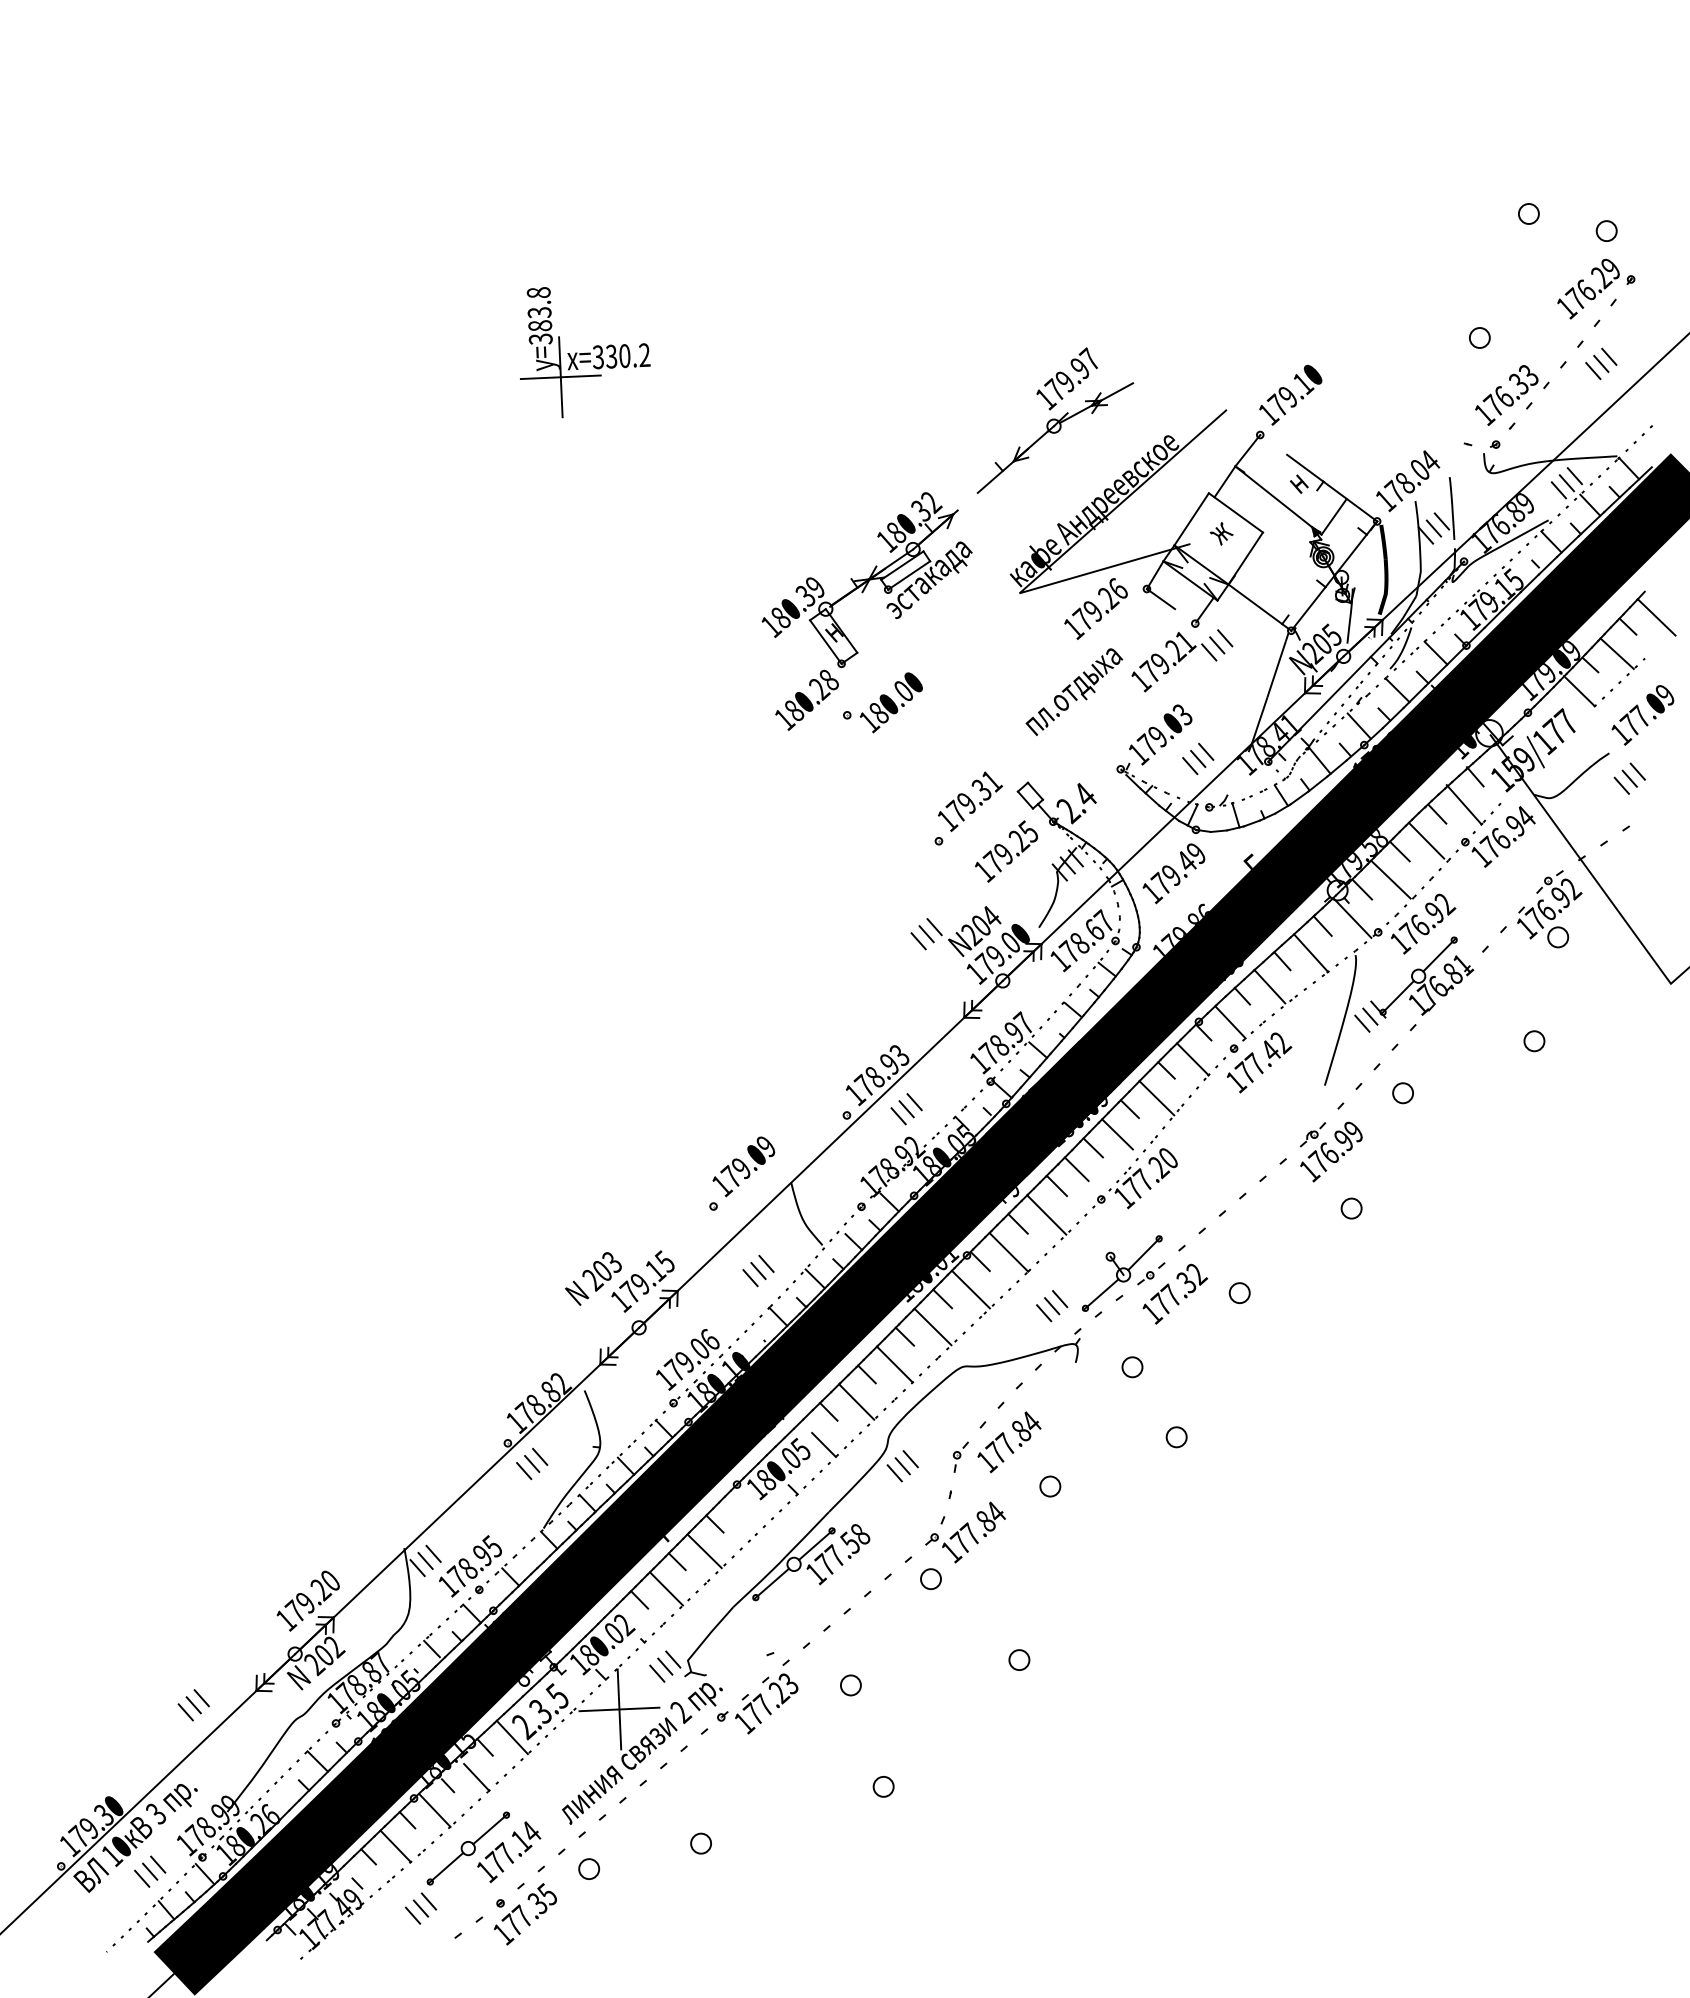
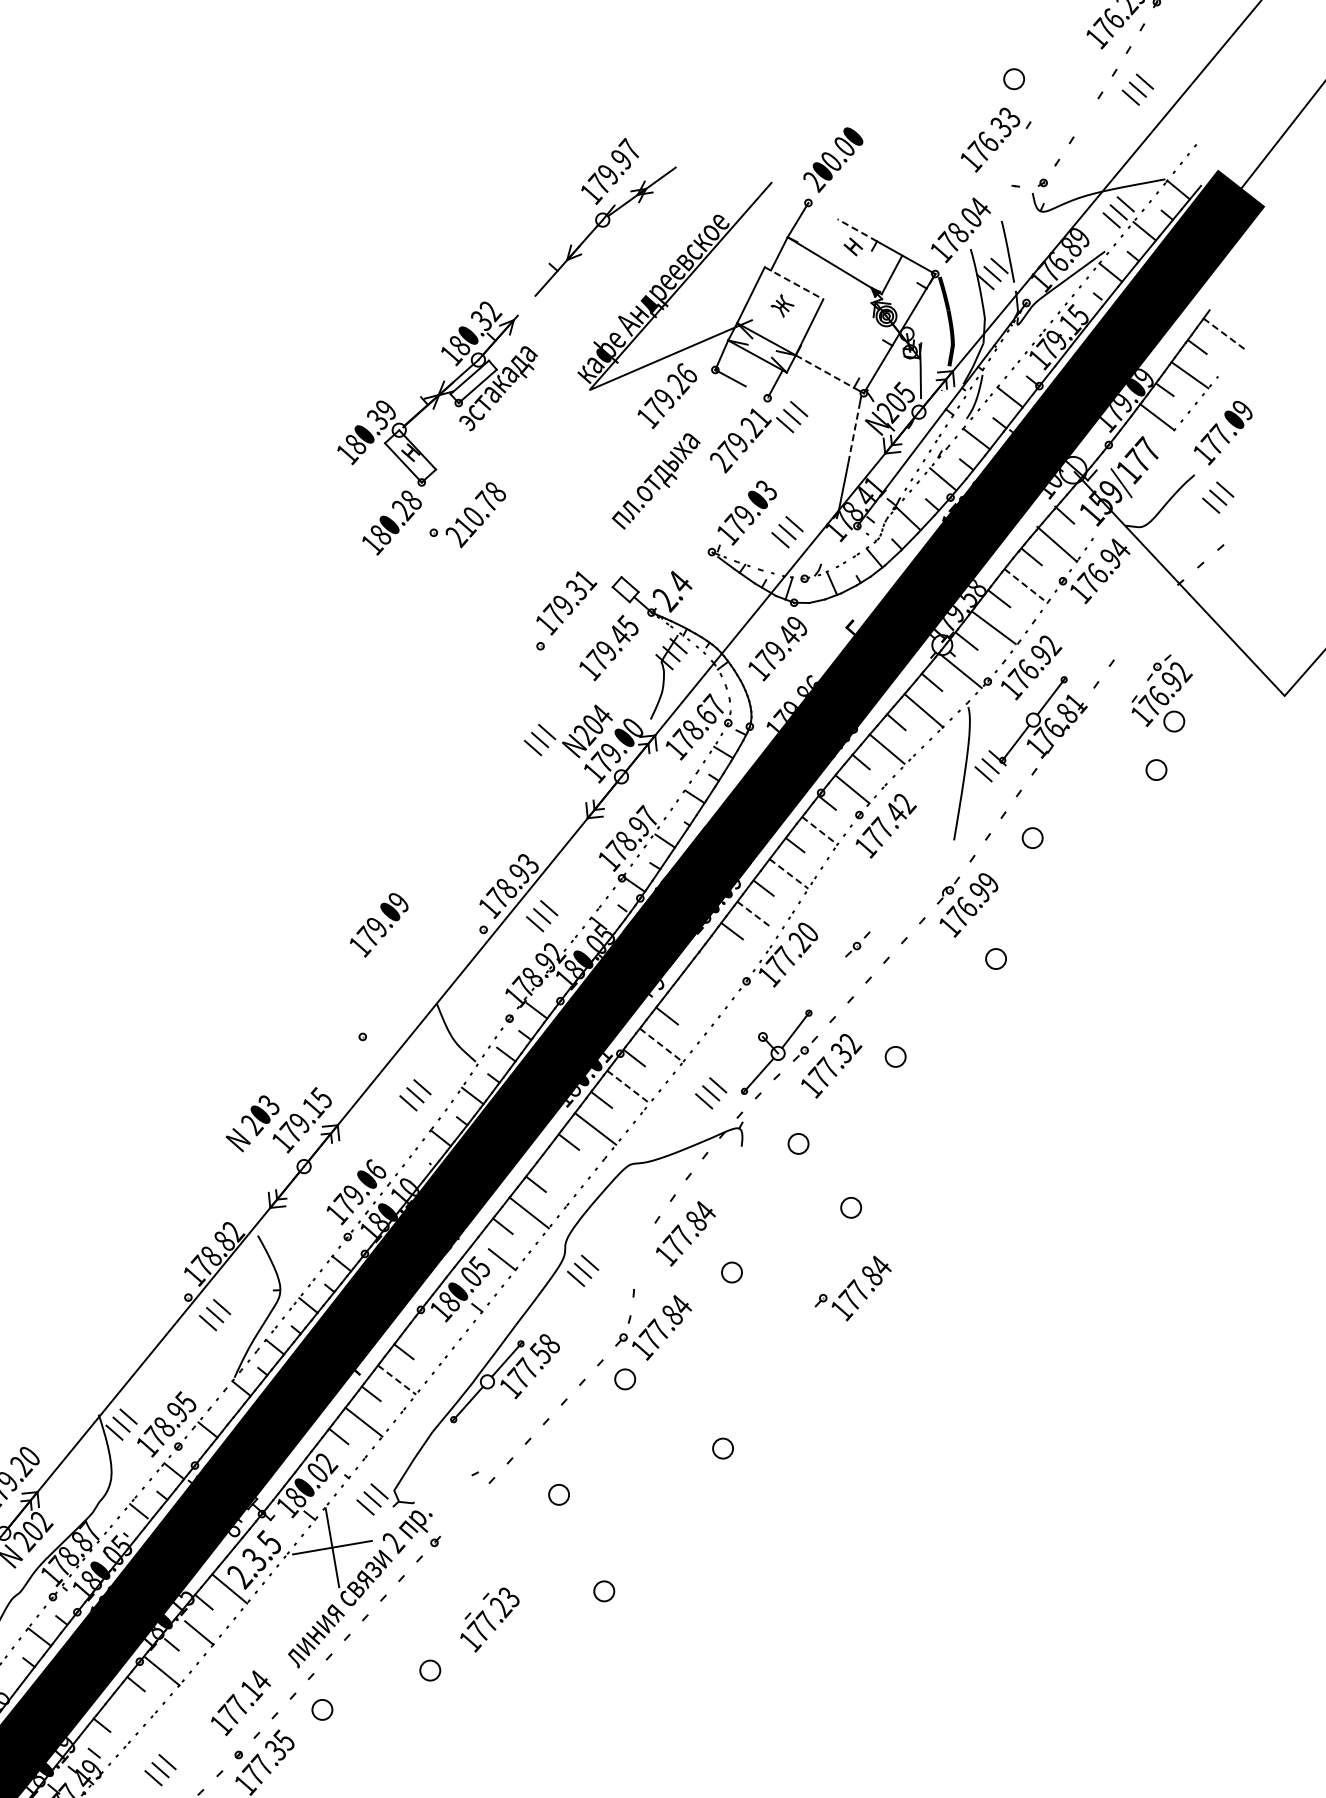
part: (585, 352) -> (128, 205), removed
part: (1512, 395) -> (996, 139), moved
text: (1286, 399) -> (830, 164), 179.10 -> 200.00
line: (1305, 468) -> (857, 230), solid -> dashed
line: (1236, 513) -> (794, 283), solid -> dashed
line: (1255, 604) -> (824, 371), solid -> dashed
line: (1657, 617) -> (1225, 334), solid -> dashed
line: (1276, 669) -> (853, 433), solid -> dashed
text: (1141, 682) -> (721, 463), 179.21 -> 279.21
text: (891, 703) -> (476, 515), 180.00 -> 210.78
text: (1019, 840) -> (620, 635), 179.25 -> 179.45
line: (1426, 841) -> (1024, 585), solid -> dashed
part: (1549, 909) -> (1162, 695), moved
line: (1193, 1059) -> (820, 830), solid -> dashed
line: (1157, 1098) -> (789, 874), solid -> dashed
line: (1117, 1134) -> (754, 914), solid -> dashed
text: (743, 1166) -> (378, 925), moved
line: (1077, 1169) -> (719, 954), removed
part: (1216, 1176) -> (857, 944), added
line: (1057, 1186) -> (701, 973), removed
line: (1046, 1214) -> (694, 1003), removed
line: (1009, 1252) -> (662, 1045), solid -> dashed
line: (970, 1289) -> (628, 1087), solid -> dashed
line: (894, 1364) -> (562, 1170), removed
part: (960, 1456) -> (639, 1253), removed
part: (1168, 1518) -> (853, 1289), added
line: (704, 1551) -> (397, 1380), solid -> dashed
part: (766, 1703) -> (489, 1619), moved
line: (395, 1846) -> (127, 1711), removed
part: (467, 1848) -> (199, 1704), removed

